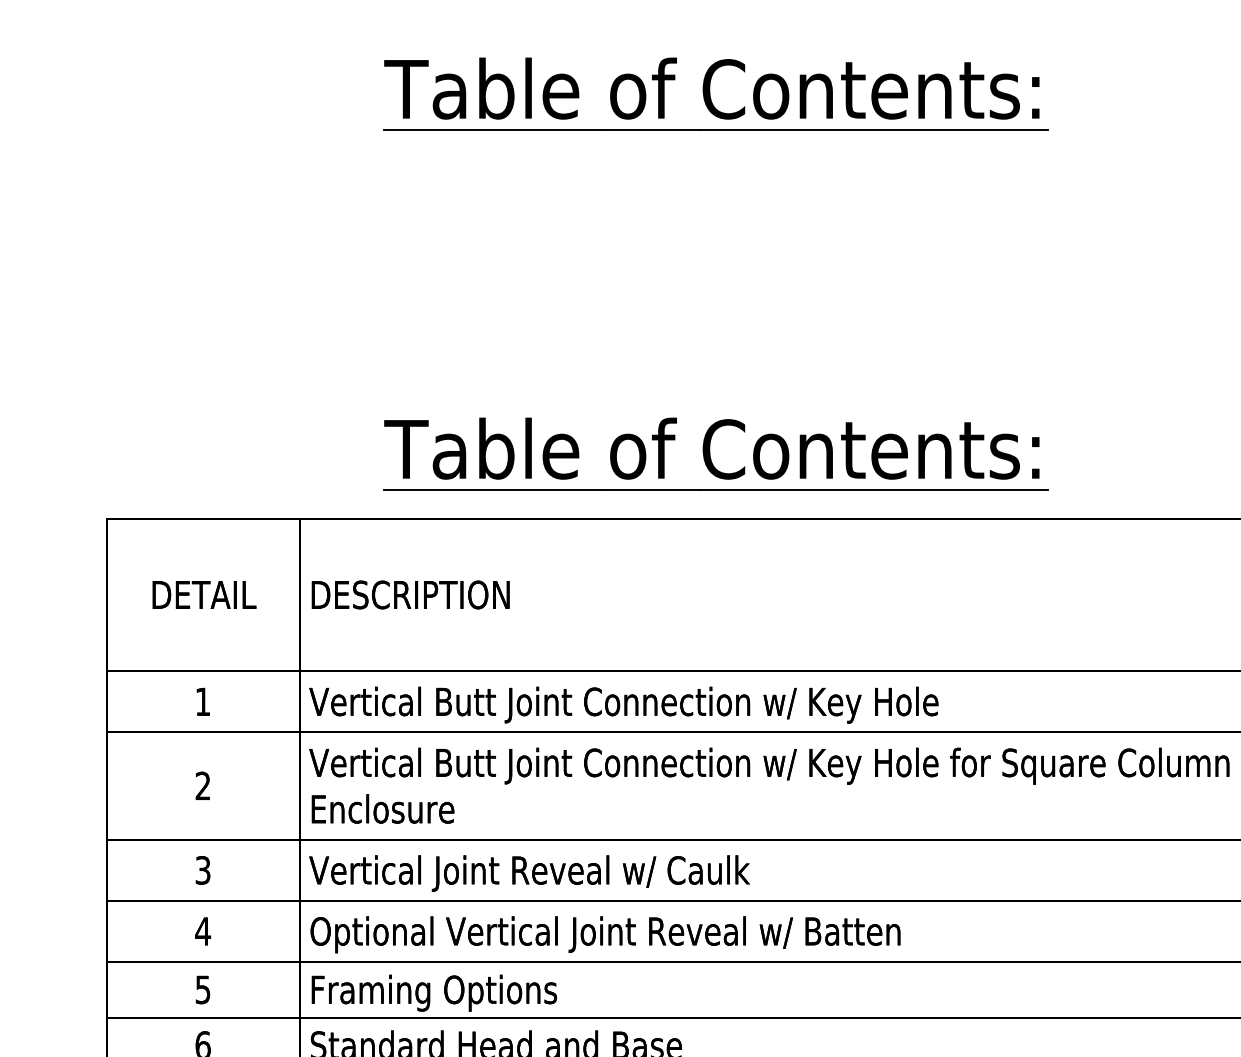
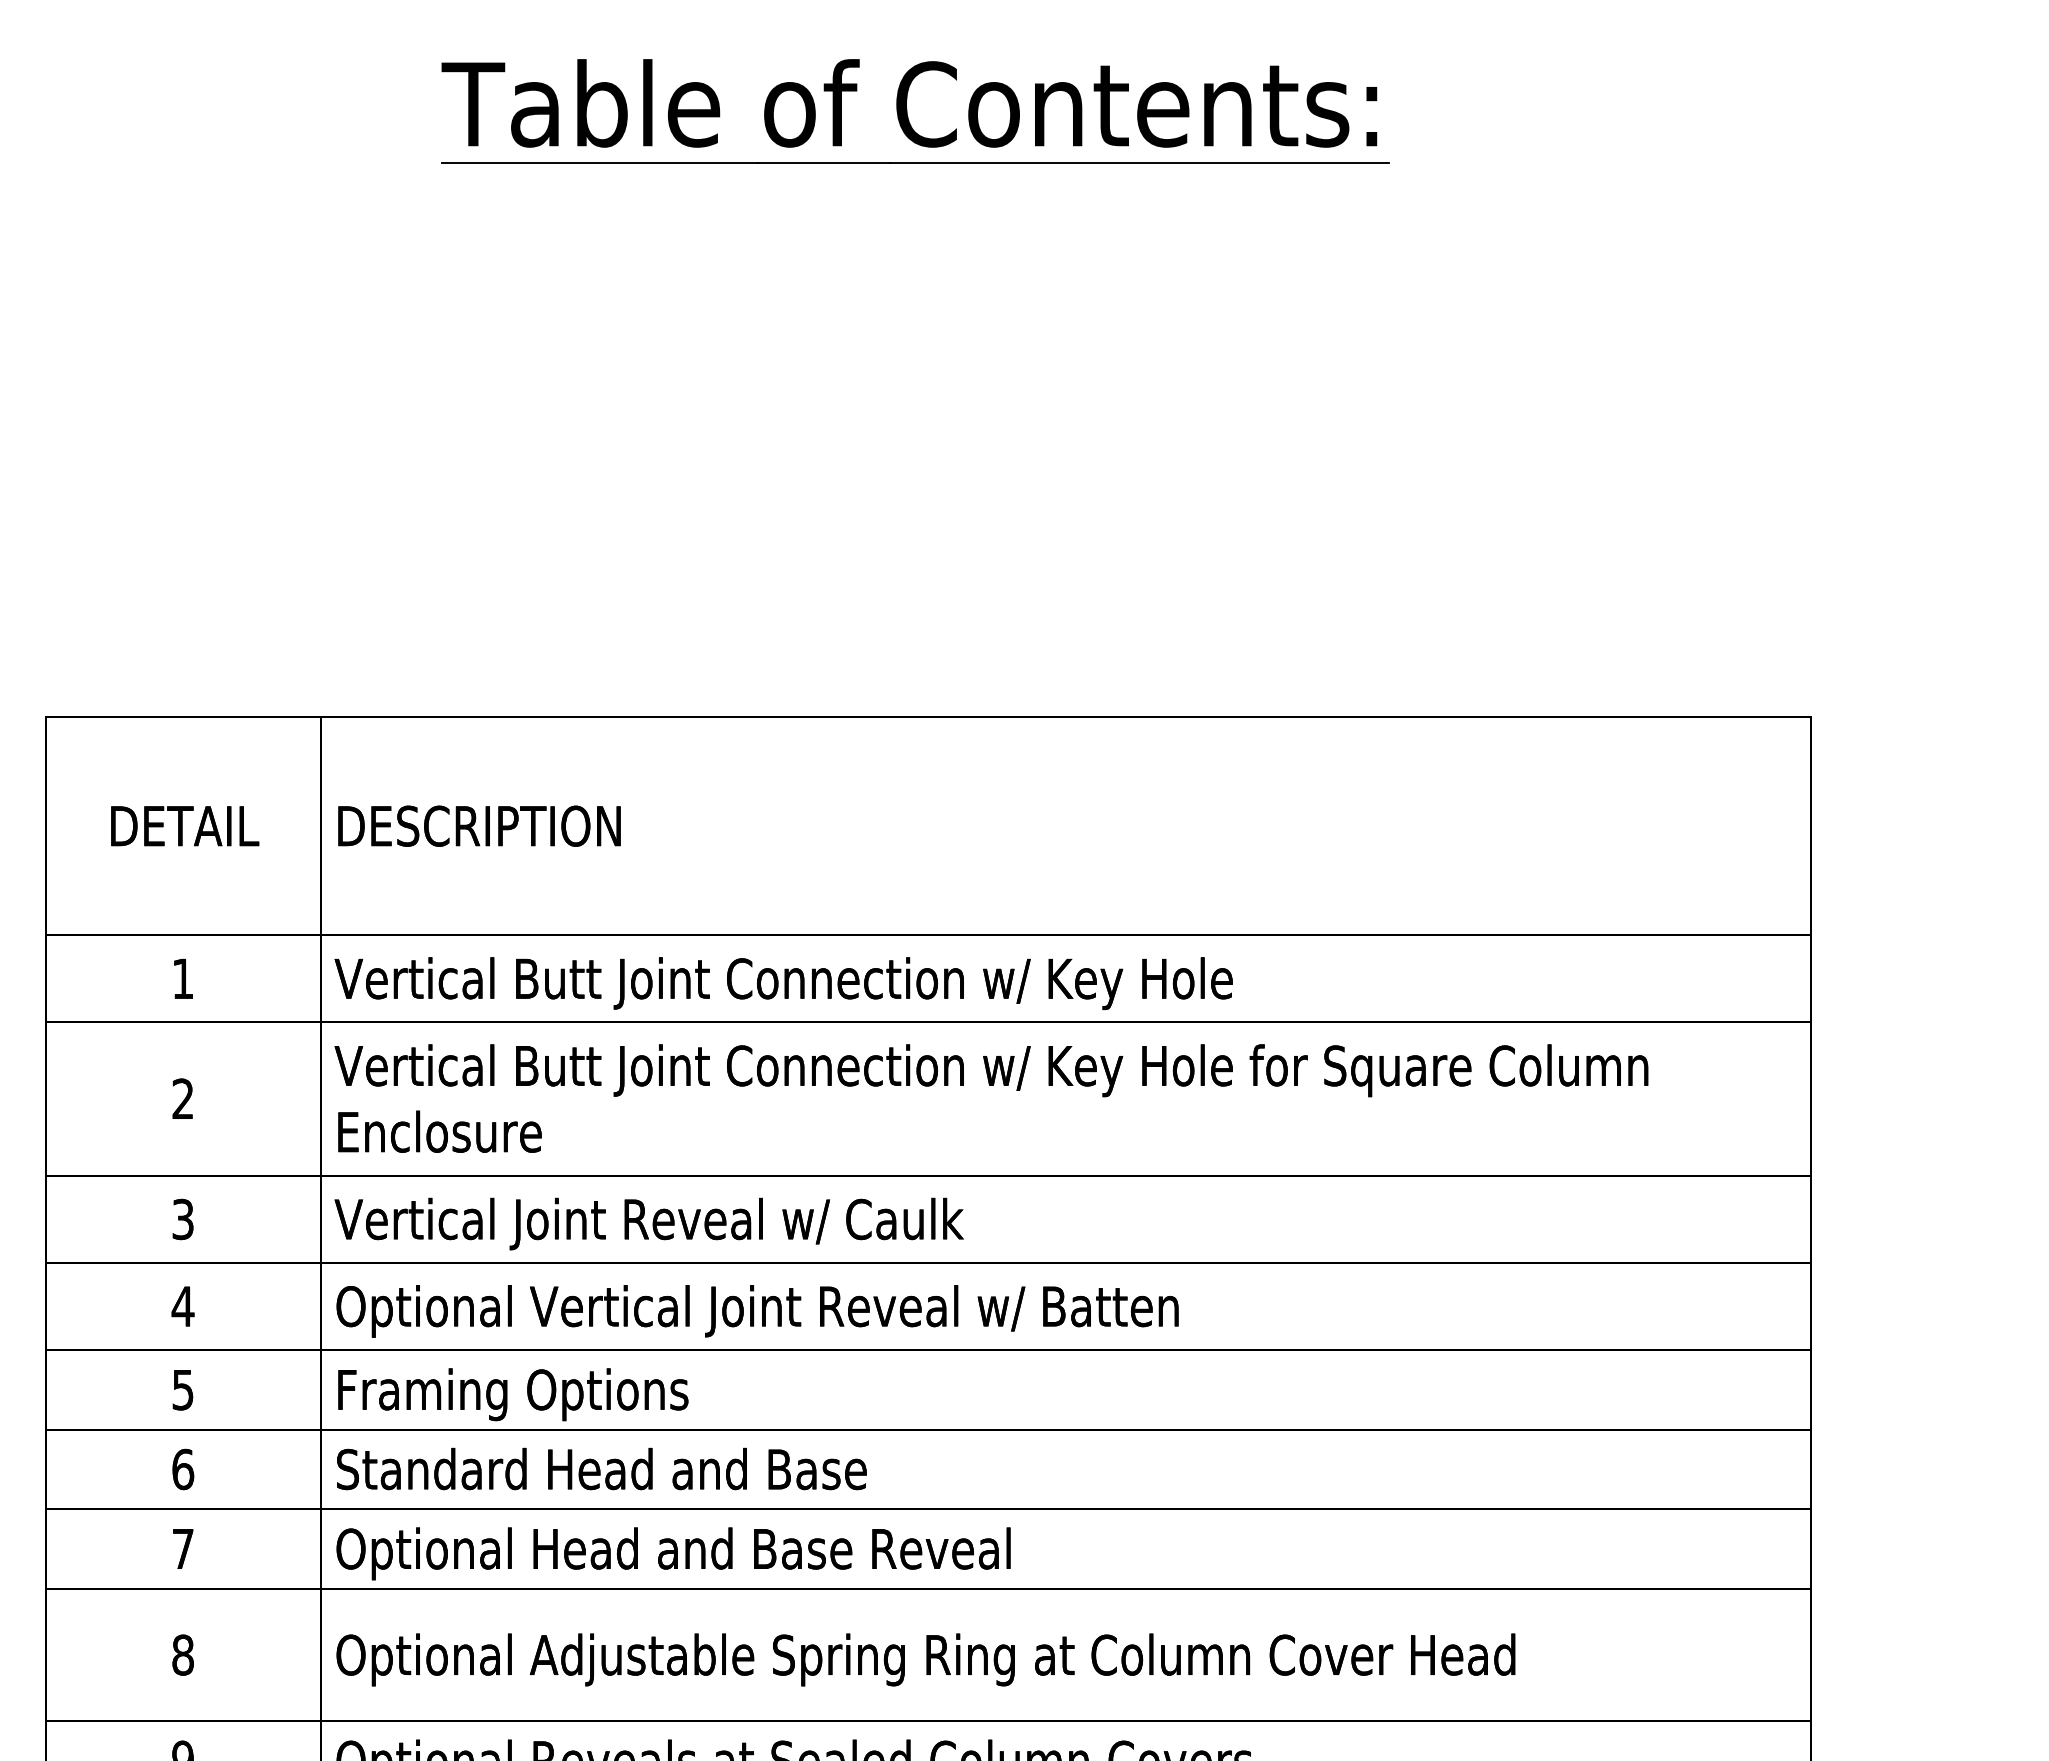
part: (710, 454) -> (907, 625), removed

